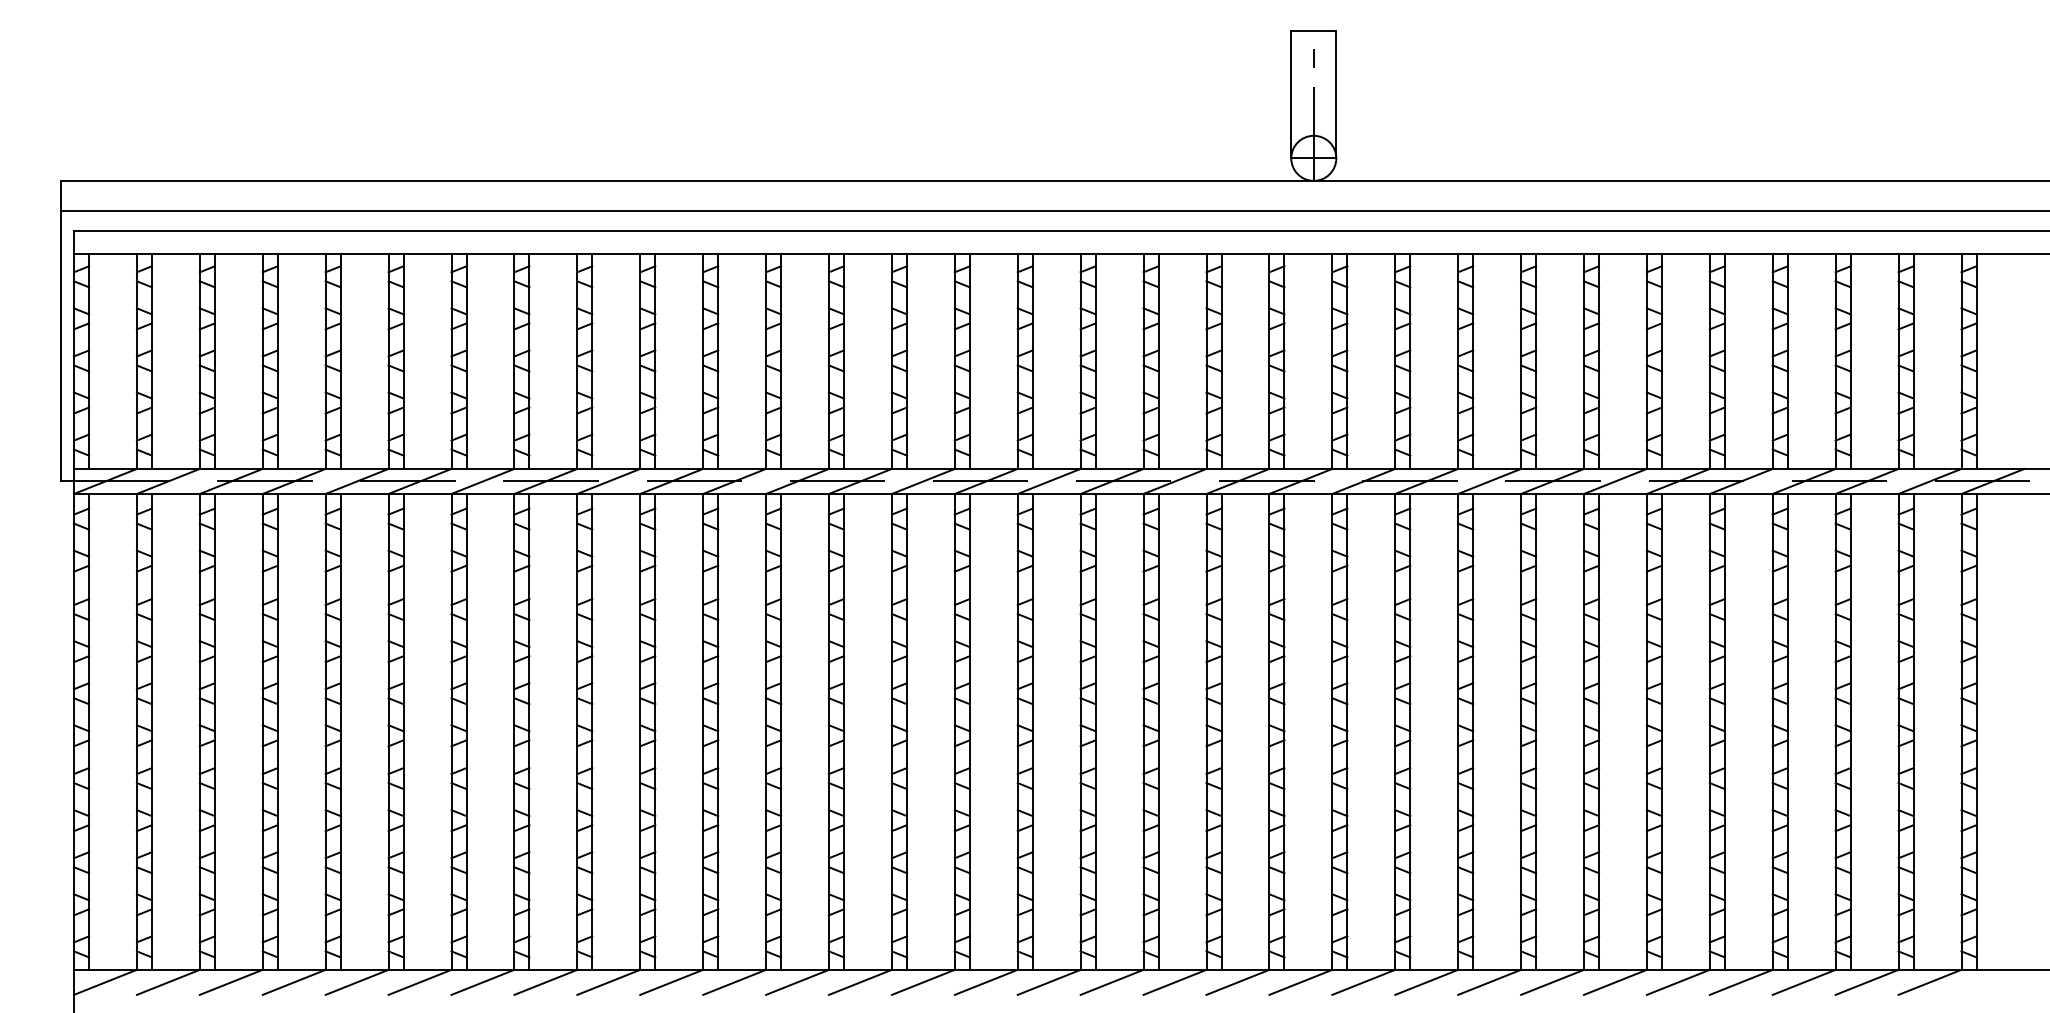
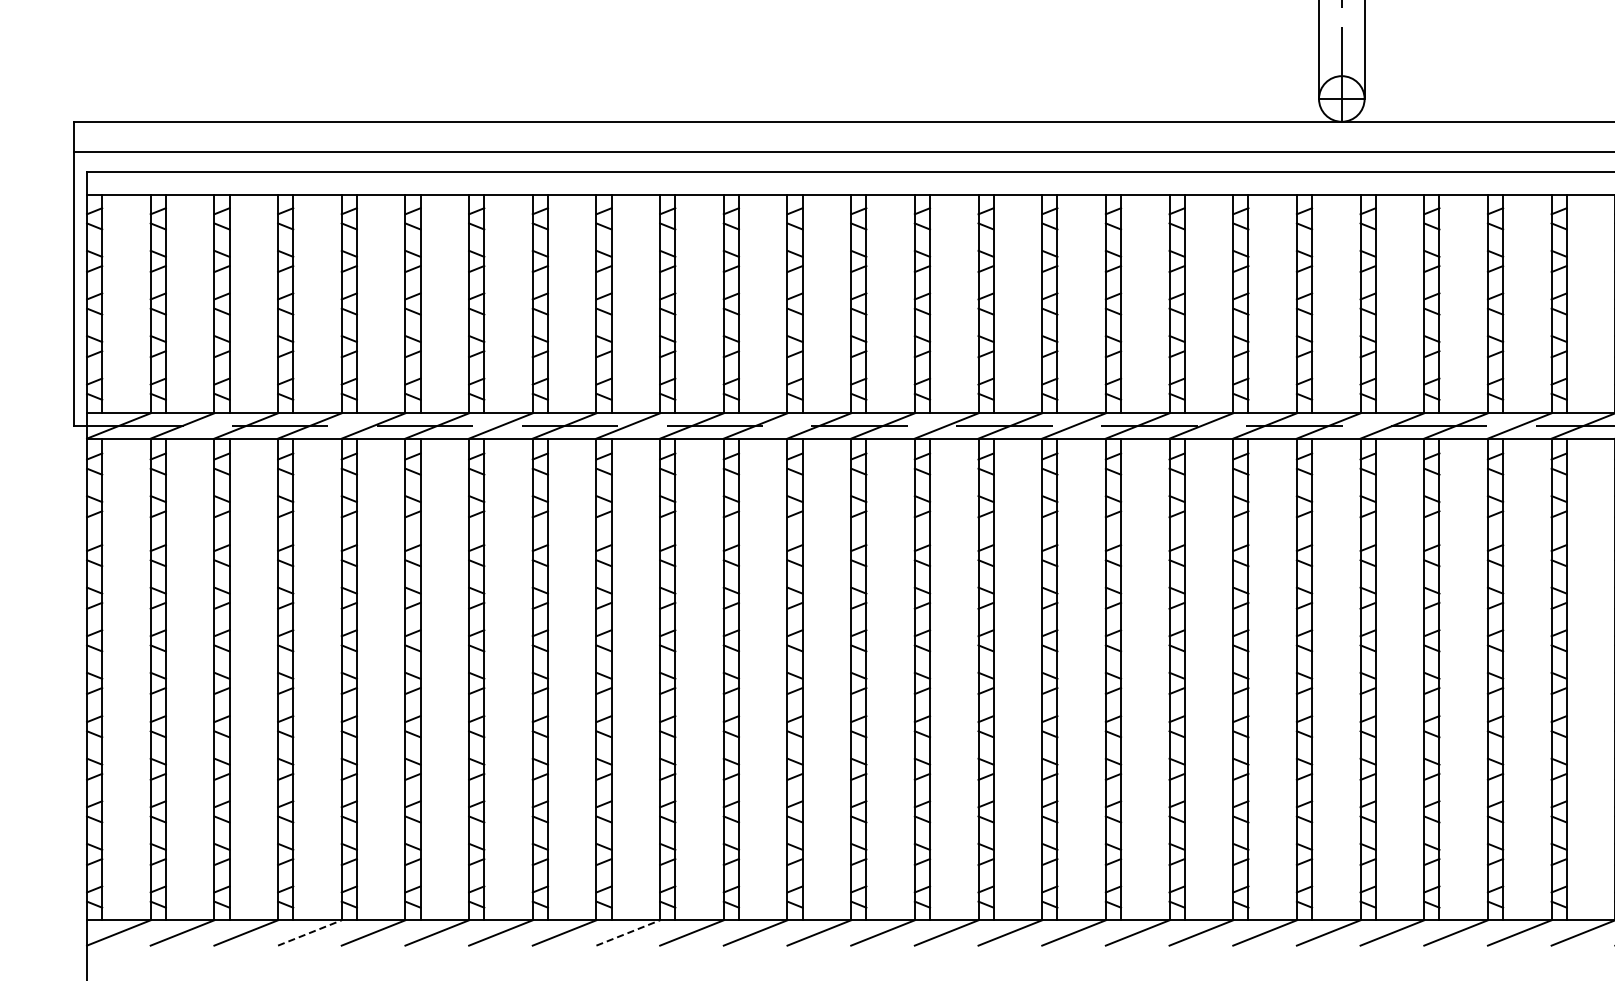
line: (294, 982) -> (310, 933), solid -> dashed
line: (608, 982) -> (627, 933), solid -> dashed

